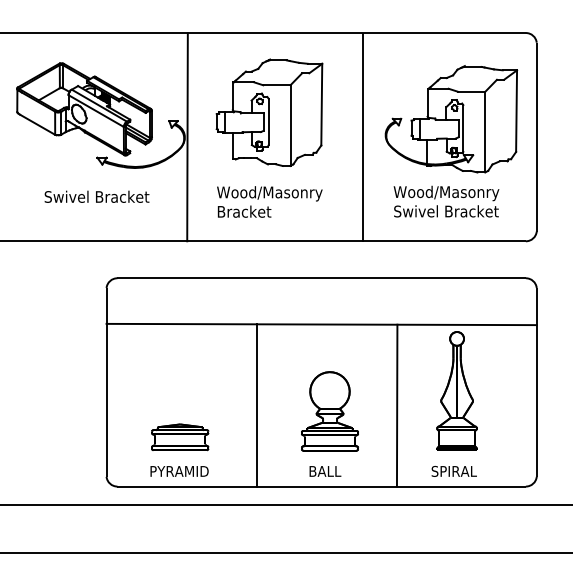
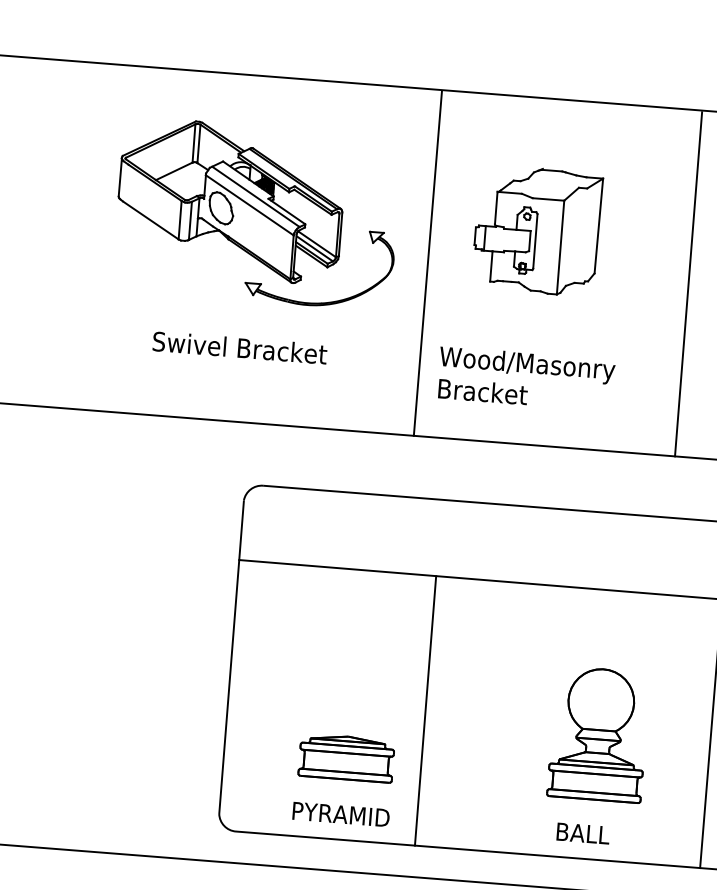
part: (269, 112) -> (537, 230), size x0.7
line: (187, 137) -> (427, 263), moved
line: (257, 405) -> (426, 711), moved

